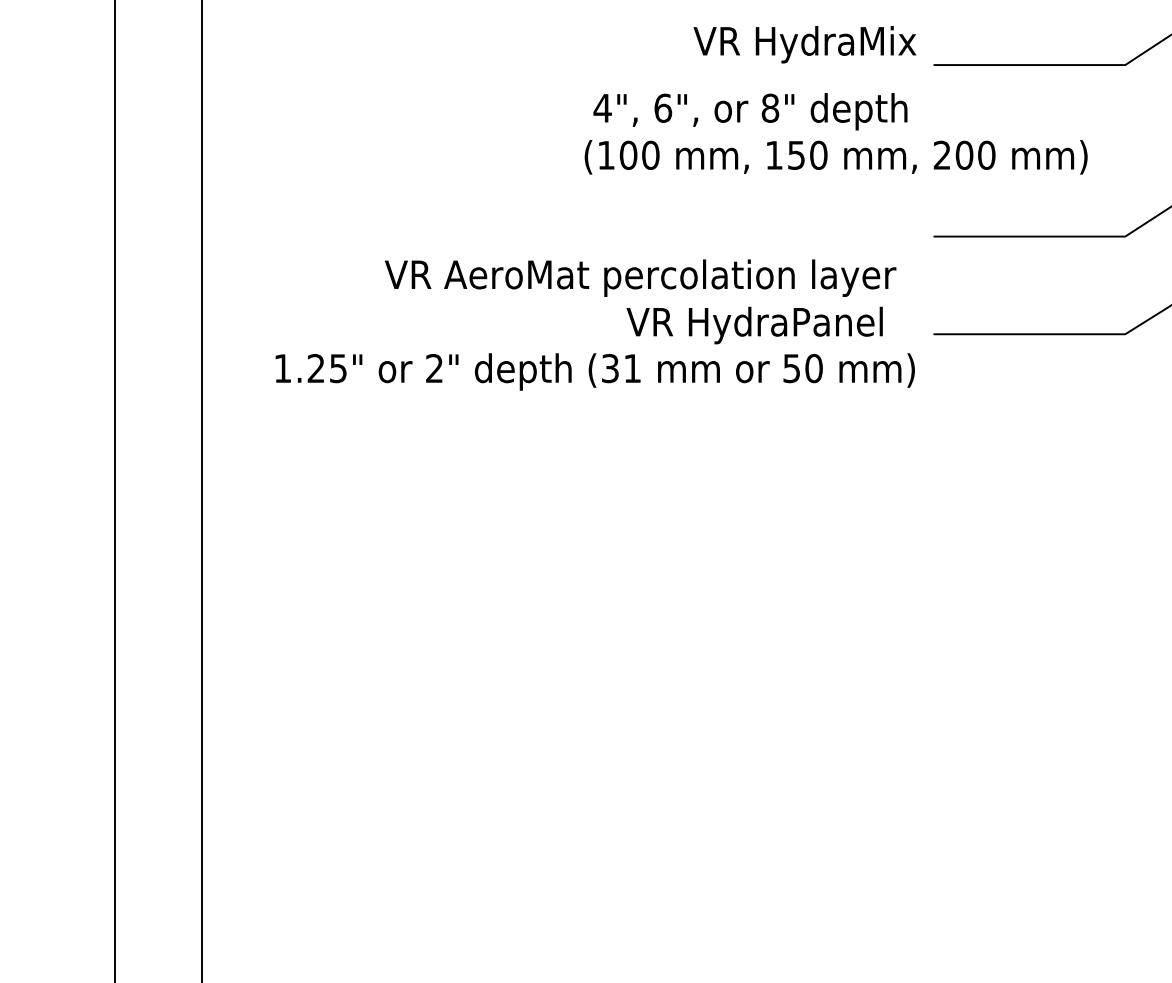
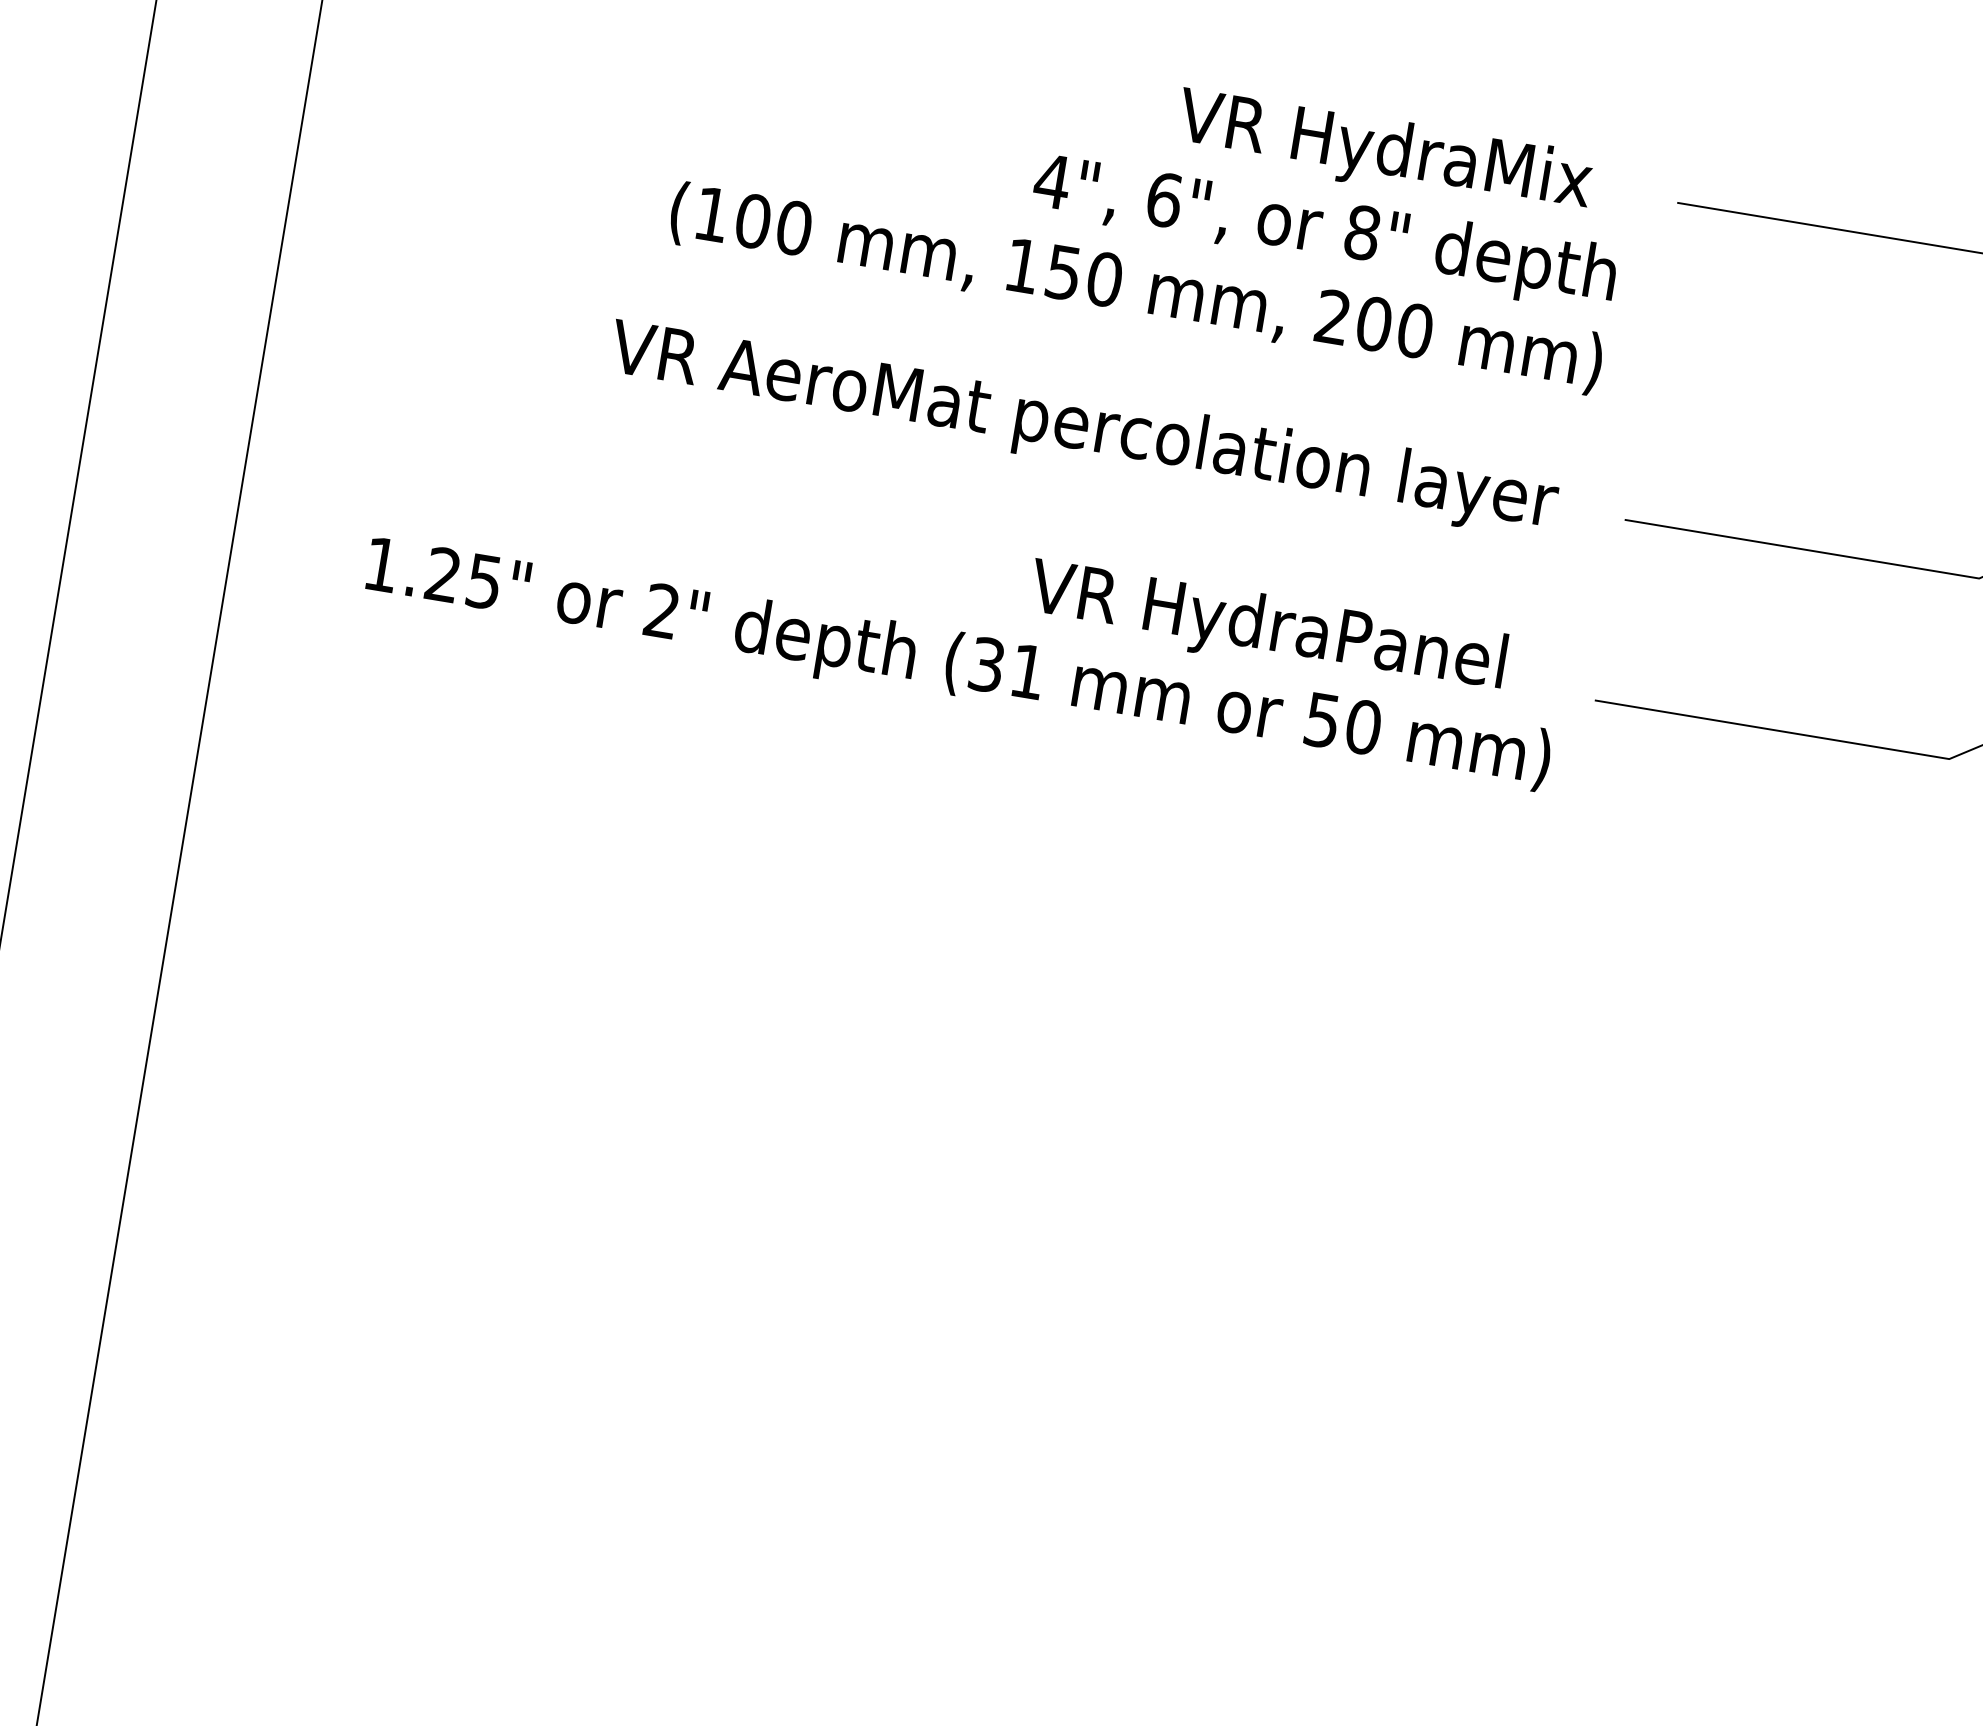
text: (804, 44) -> (1383, 153), moved
text: (835, 157) -> (1135, 288), moved
text: (640, 277) -> (1083, 428), moved

